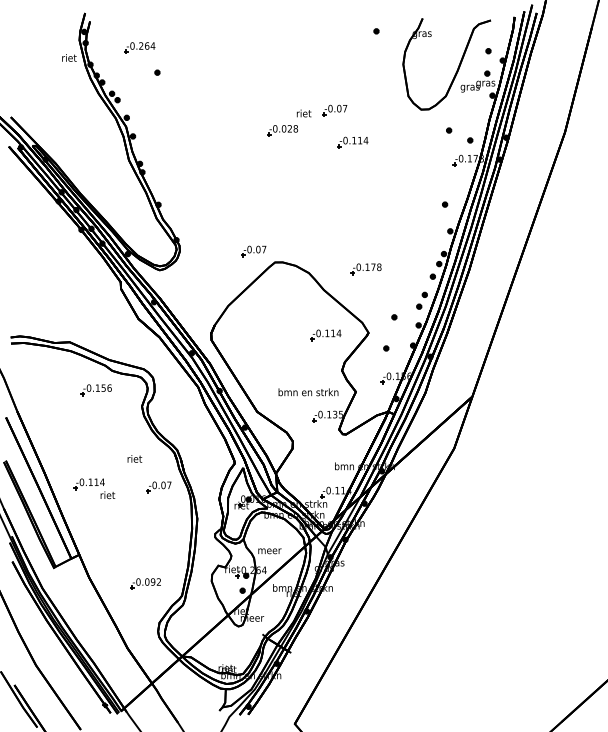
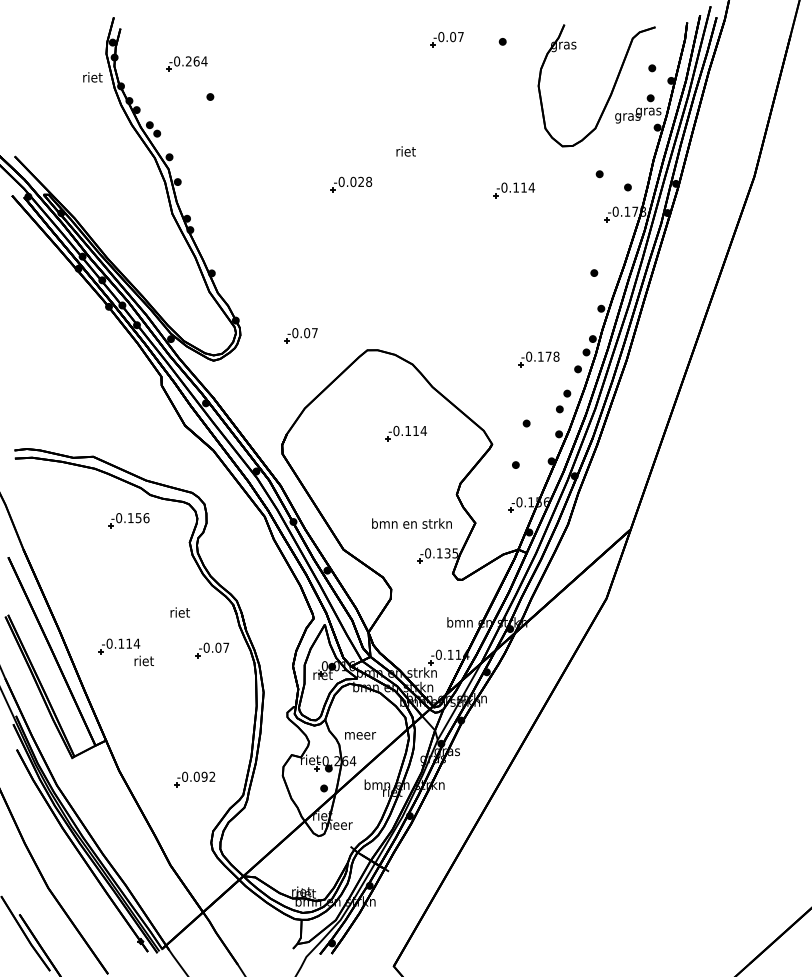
part: (334, 110) -> (446, 39), moved
part: (282, 130) -> (351, 184), moved
part: (352, 142) -> (513, 190), moved
part: (253, 251) -> (300, 335), moved
part: (365, 269) -> (538, 359), moved
part: (325, 335) -> (405, 433), moved

